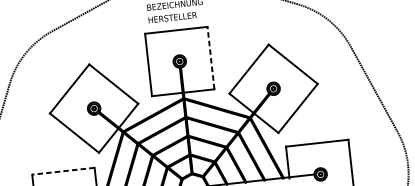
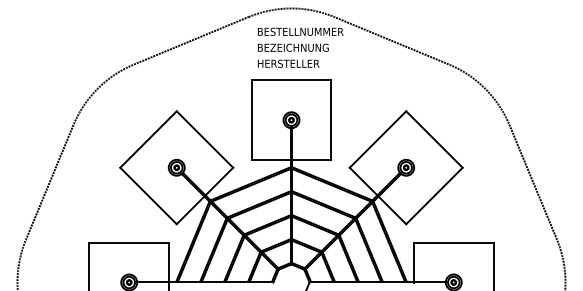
line: (211, 58) -> (331, 120), dashed -> solid
line: (63, 171) -> (129, 242), dashed -> solid

